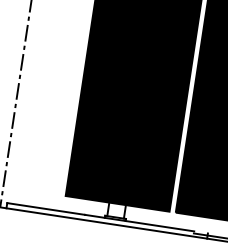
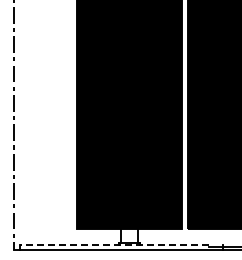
line: (100, 216) -> (114, 244), solid -> dashed

